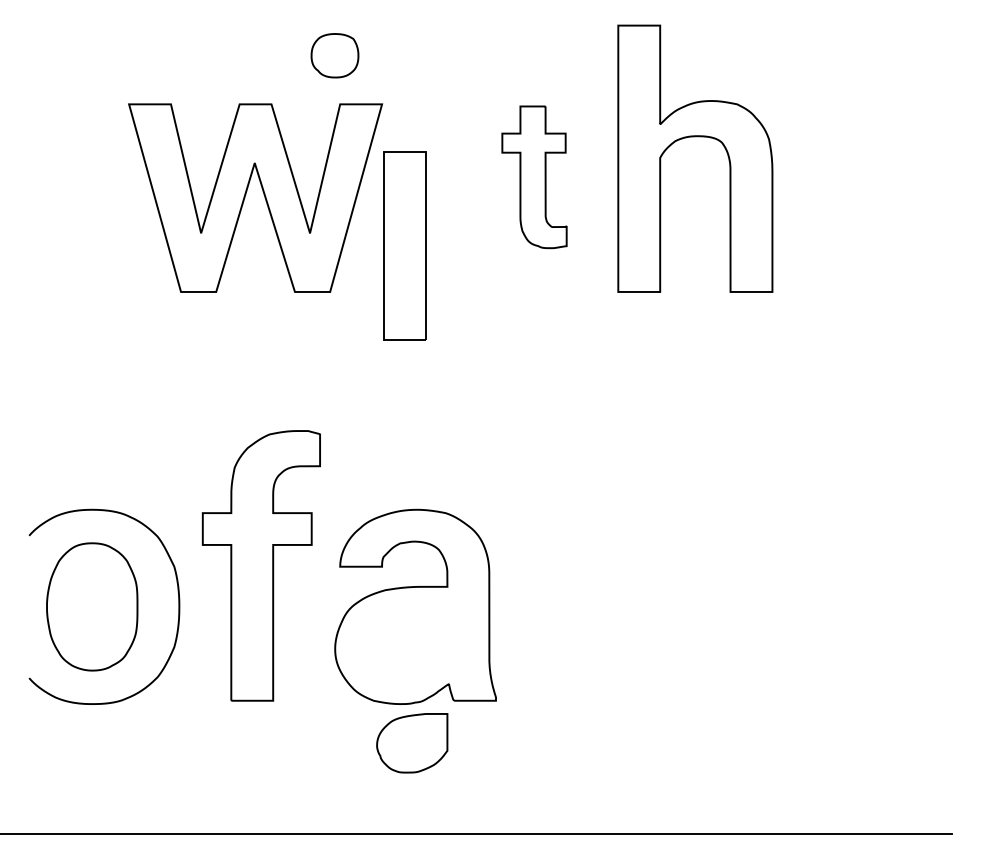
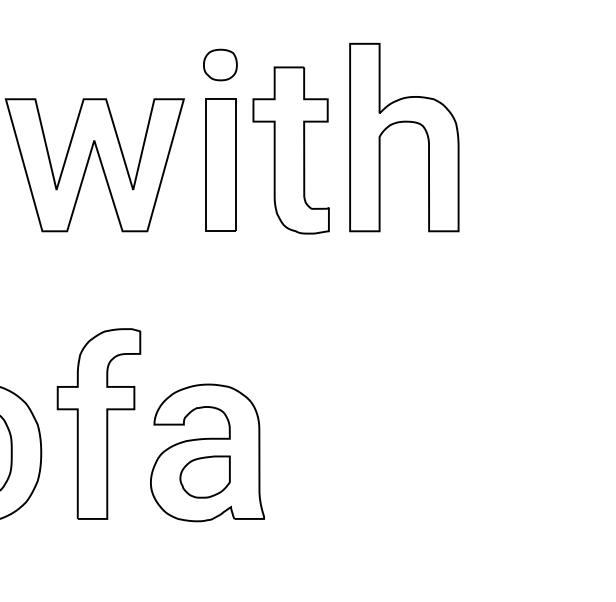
part: (334, 55) -> (220, 64), moved
part: (534, 177) -> (291, 150), size x1.67
part: (404, 245) -> (220, 164), moved
part: (412, 743) -> (205, 477), moved

